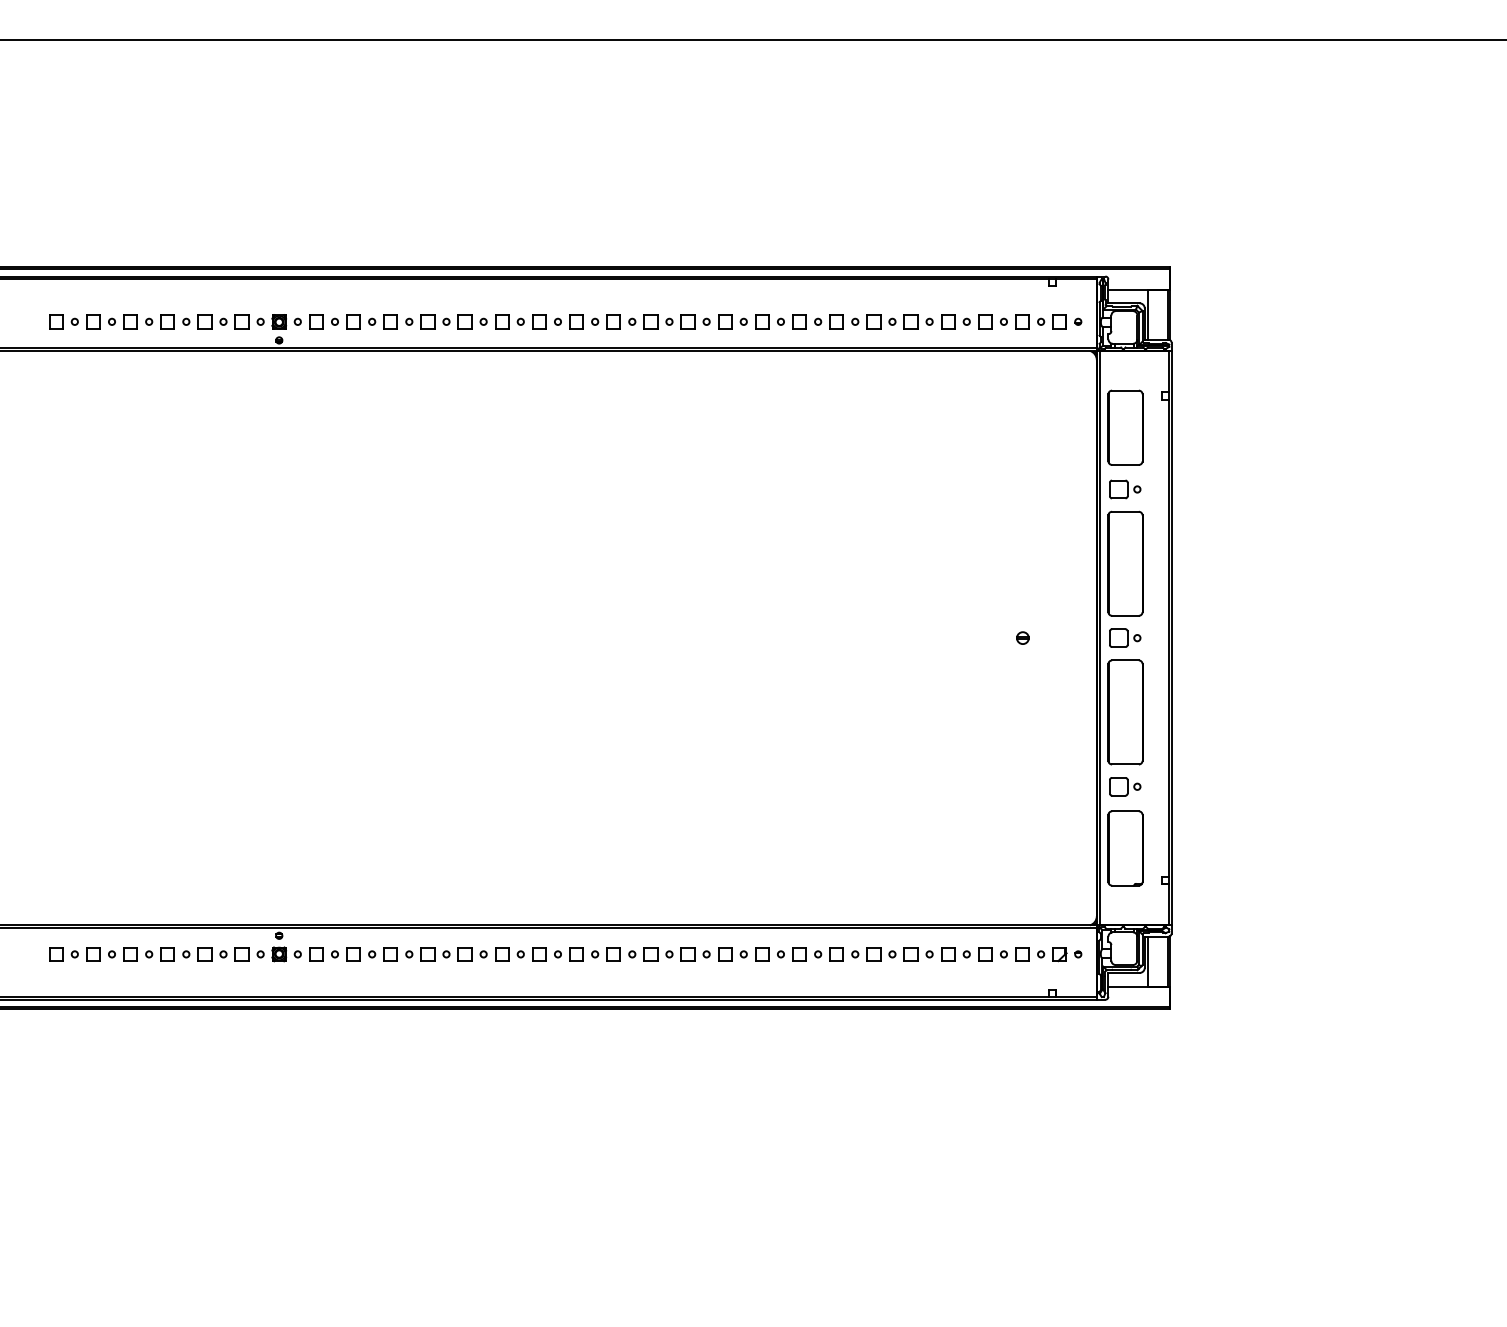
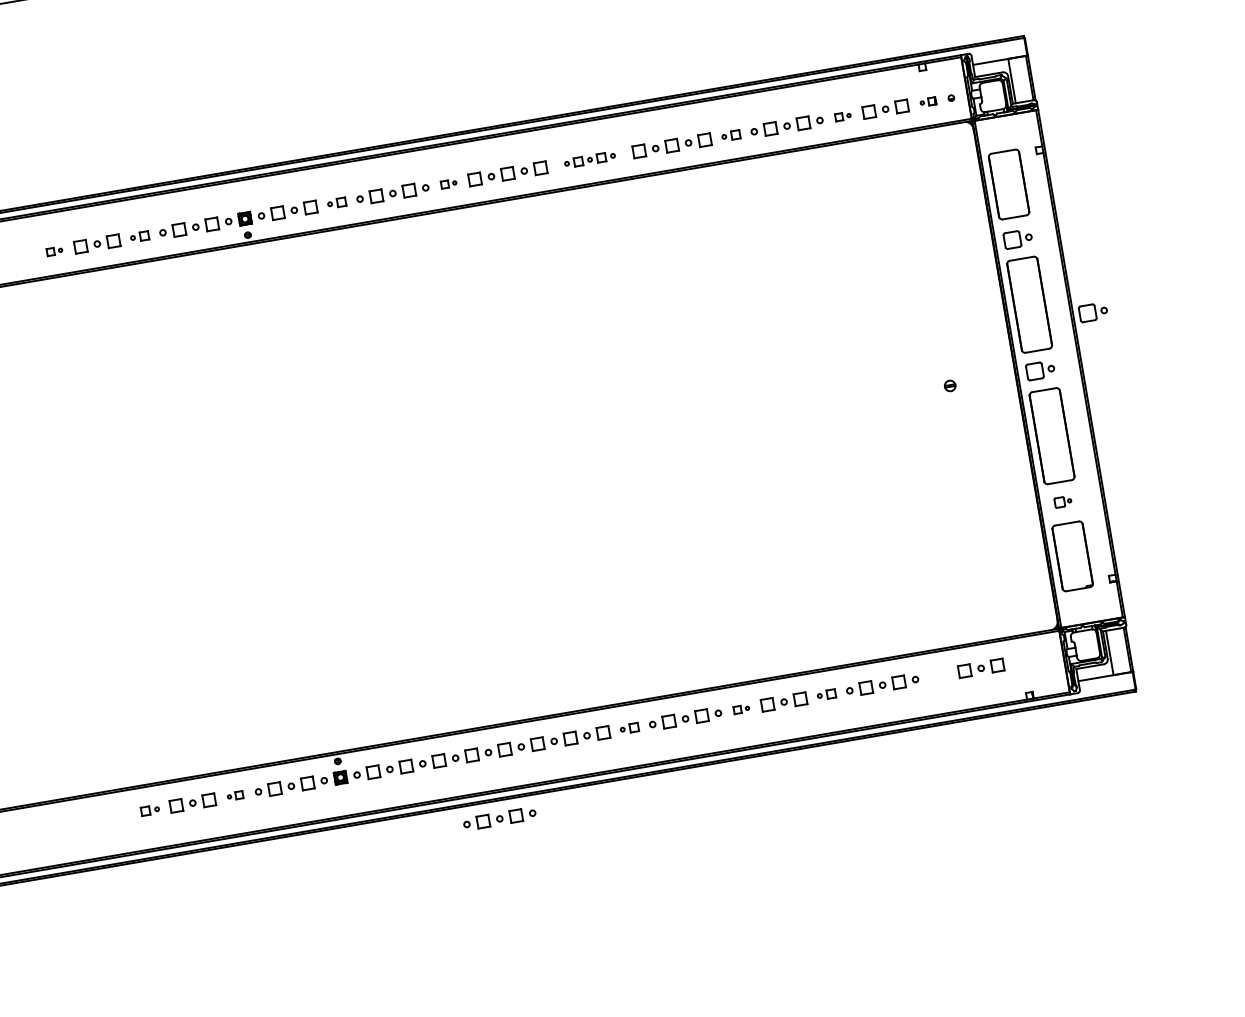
part: (63, 321) -> (54, 251), size x0.6
part: (159, 321) -> (139, 236), size x0.7
part: (382, 321) -> (336, 202), size x0.7
part: (509, 321) -> (448, 183), size x0.6
part: (669, 321) -> (589, 159), size x0.7
part: (828, 321) -> (730, 135), size x0.7
part: (955, 321) -> (842, 116), size x0.6
part: (1051, 321) -> (927, 101), size x0.6
part: (1194, 583) -> (1093, 311), added
part: (1125, 786) -> (1063, 501), size x0.6
part: (63, 954) -> (149, 810), size x0.7
part: (159, 954) -> (234, 796), size x0.6
part: (605, 954) -> (629, 728), size x0.7
part: (732, 954) -> (741, 709), size x0.6
part: (828, 954) -> (826, 694), size x0.7
part: (955, 954) -> (938, 675), removed
part: (1059, 954) -> (1030, 660), removed
part: (446, 1029) -> (499, 818), added

